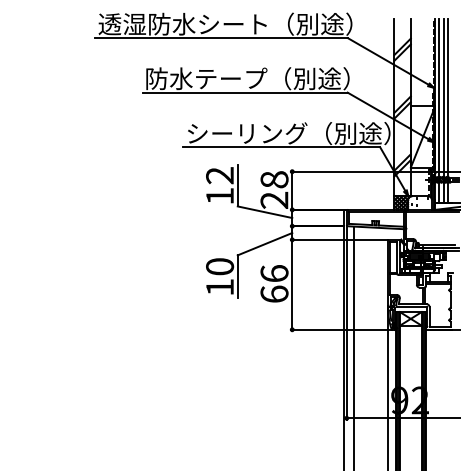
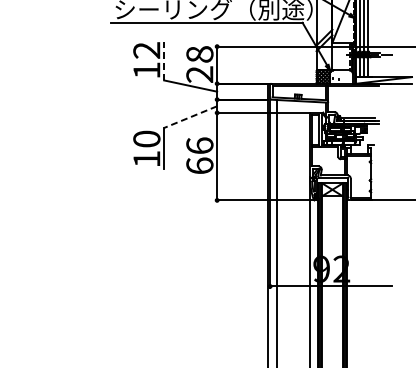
line: (237, 185) -> (163, 60), solid -> dashed
line: (264, 244) -> (190, 117), solid -> dashed

